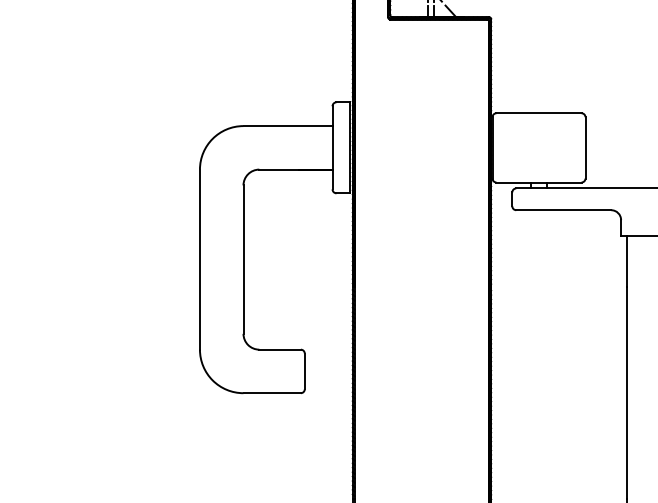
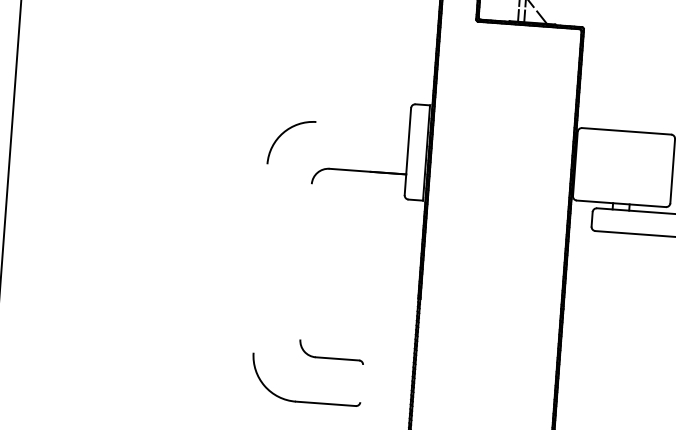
line: (287, 126) -> (362, 125), removed
line: (199, 259) -> (260, 258), removed
line: (243, 259) -> (306, 261), removed
line: (304, 371) -> (361, 383), removed

